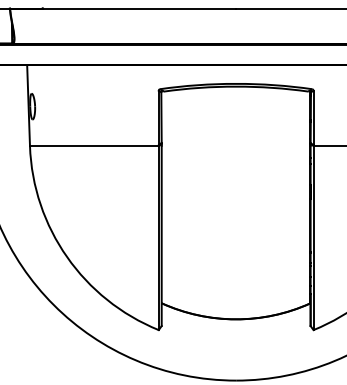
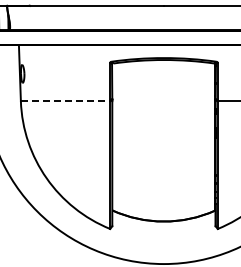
line: (94, 146) -> (65, 101), solid -> dashed

